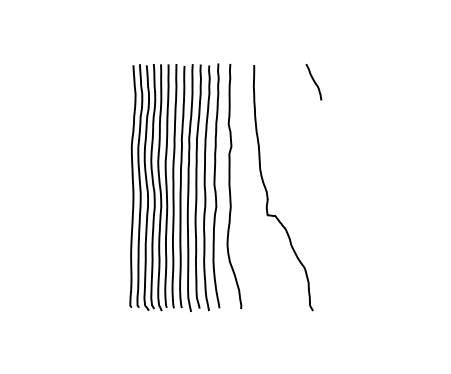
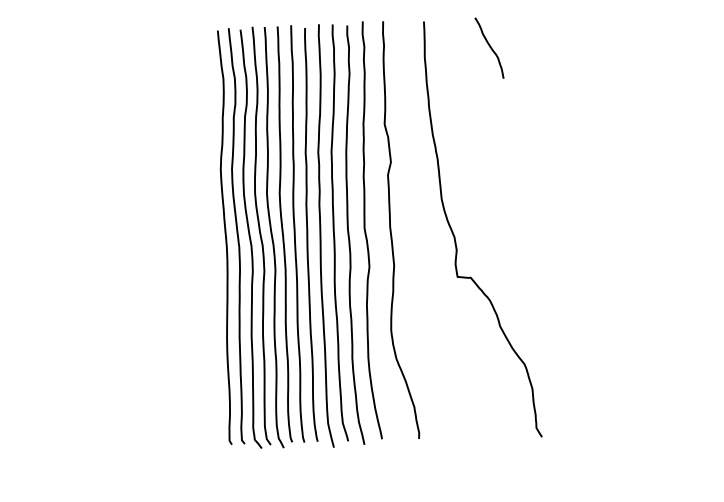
curve: (313, 82) -> (488, 48), moved

